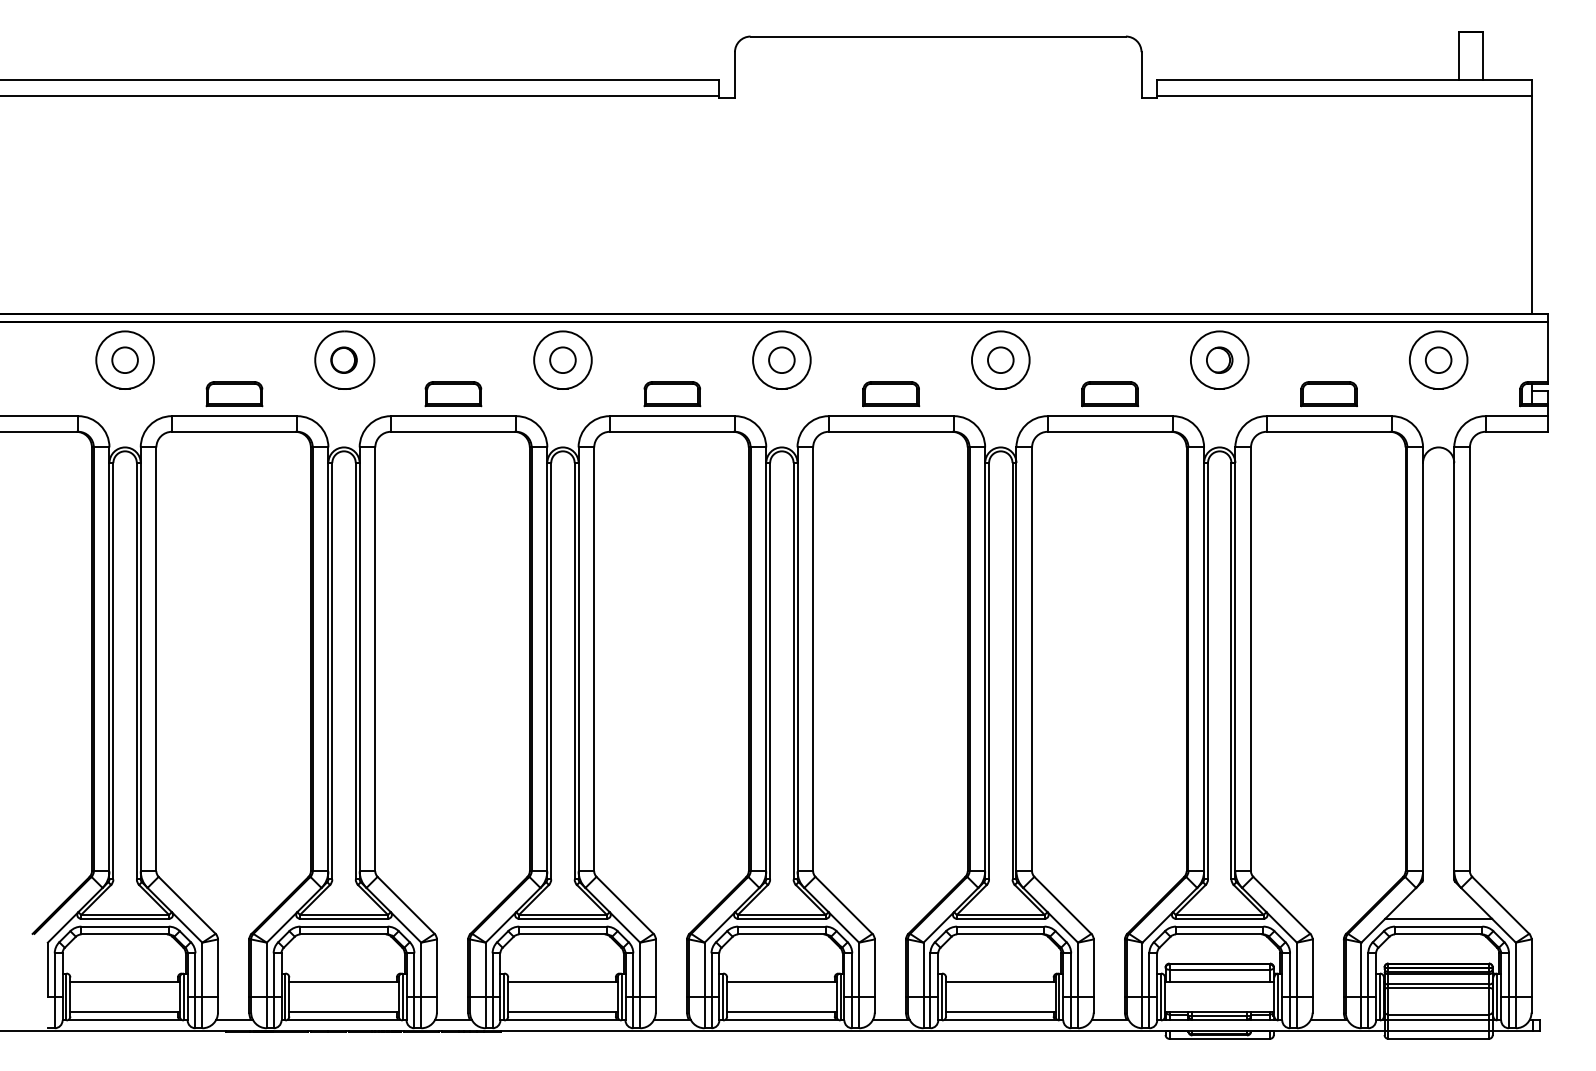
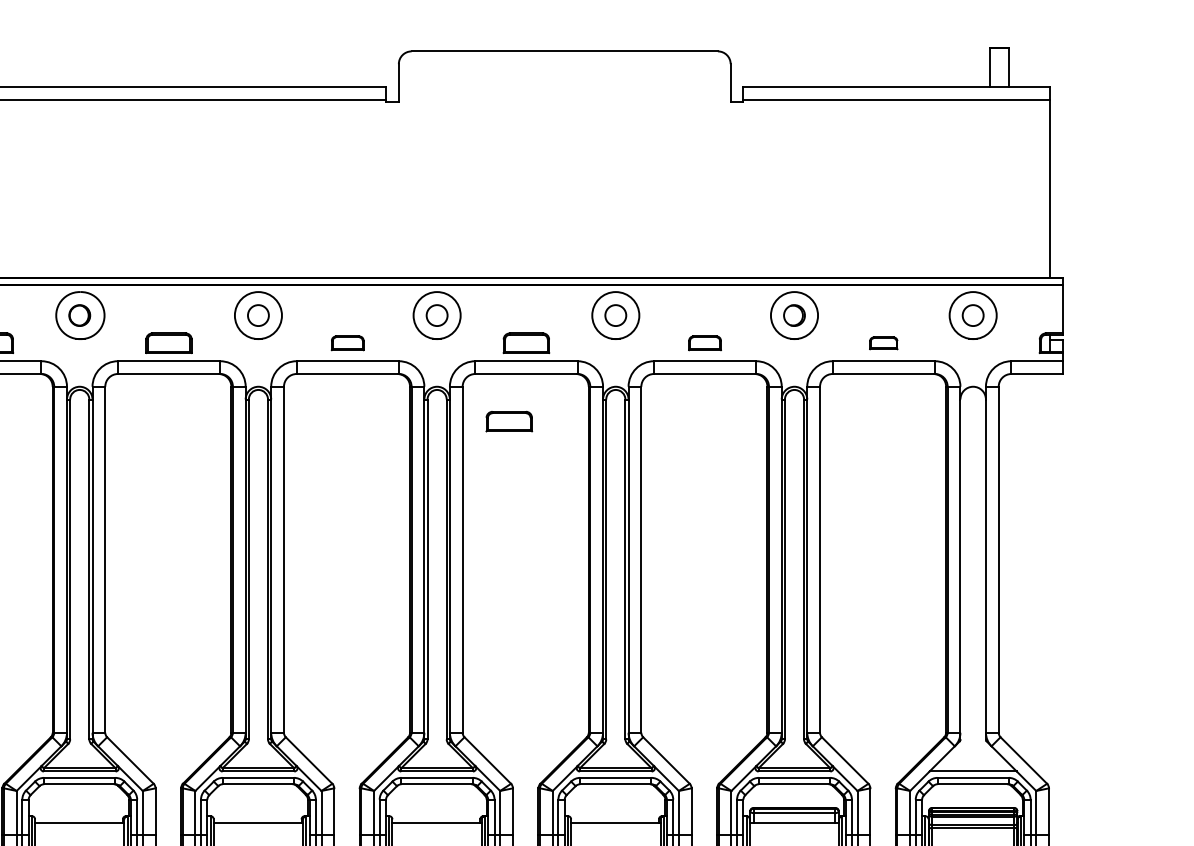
part: (672, 394) -> (347, 343), size x0.7
part: (1109, 394) -> (704, 343), size x0.7
part: (1328, 394) -> (883, 343), size x0.6
part: (870, 490) -> (509, 421), added

